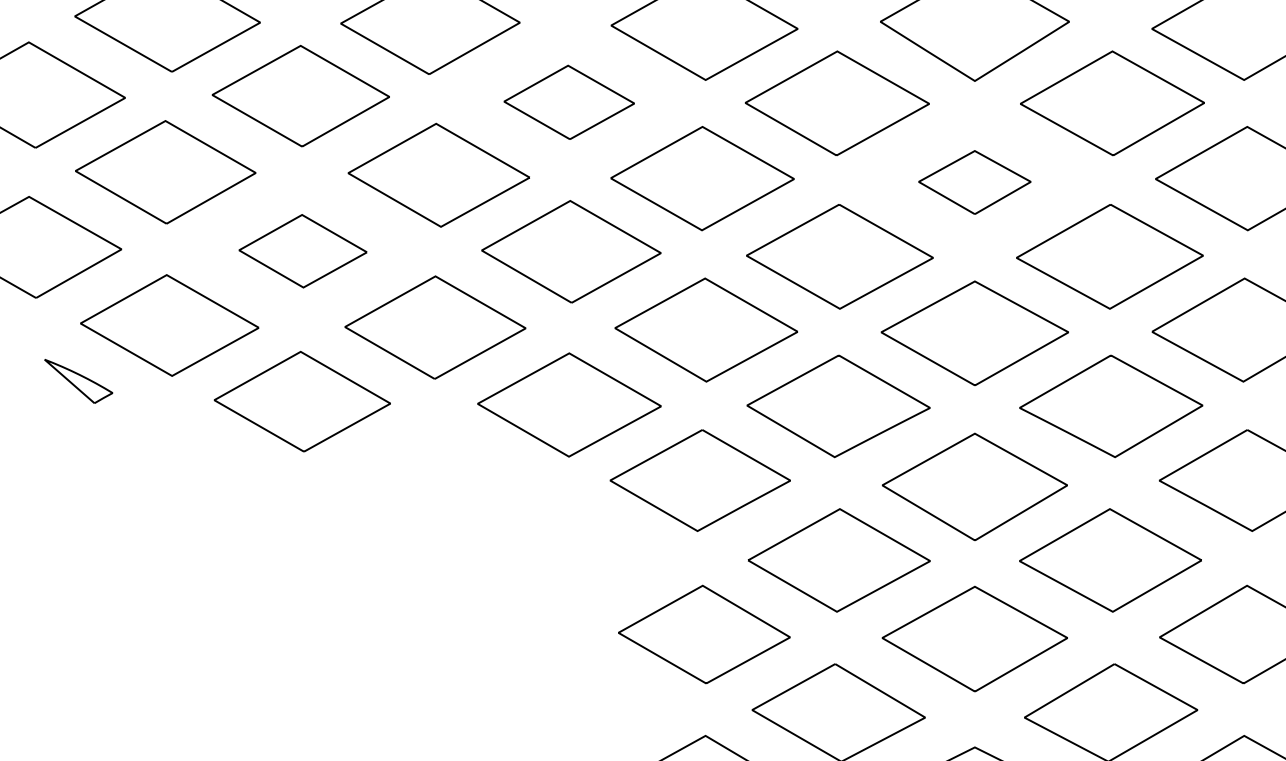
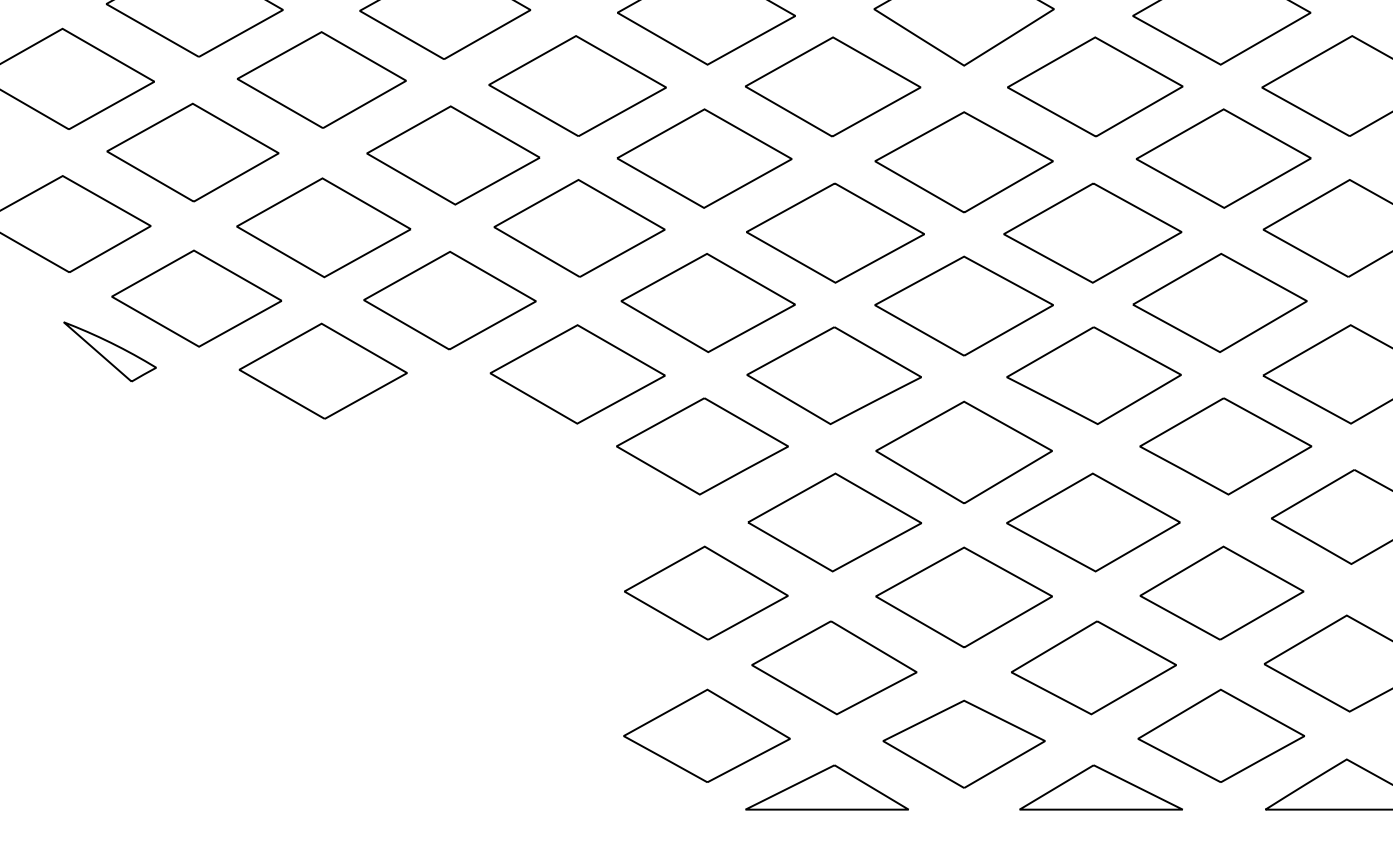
part: (569, 101) -> (577, 85), size x1.43
part: (974, 182) -> (963, 162), size x1.67
part: (302, 250) -> (323, 227), size x1.43
part: (78, 380) -> (109, 351), size x1.43

